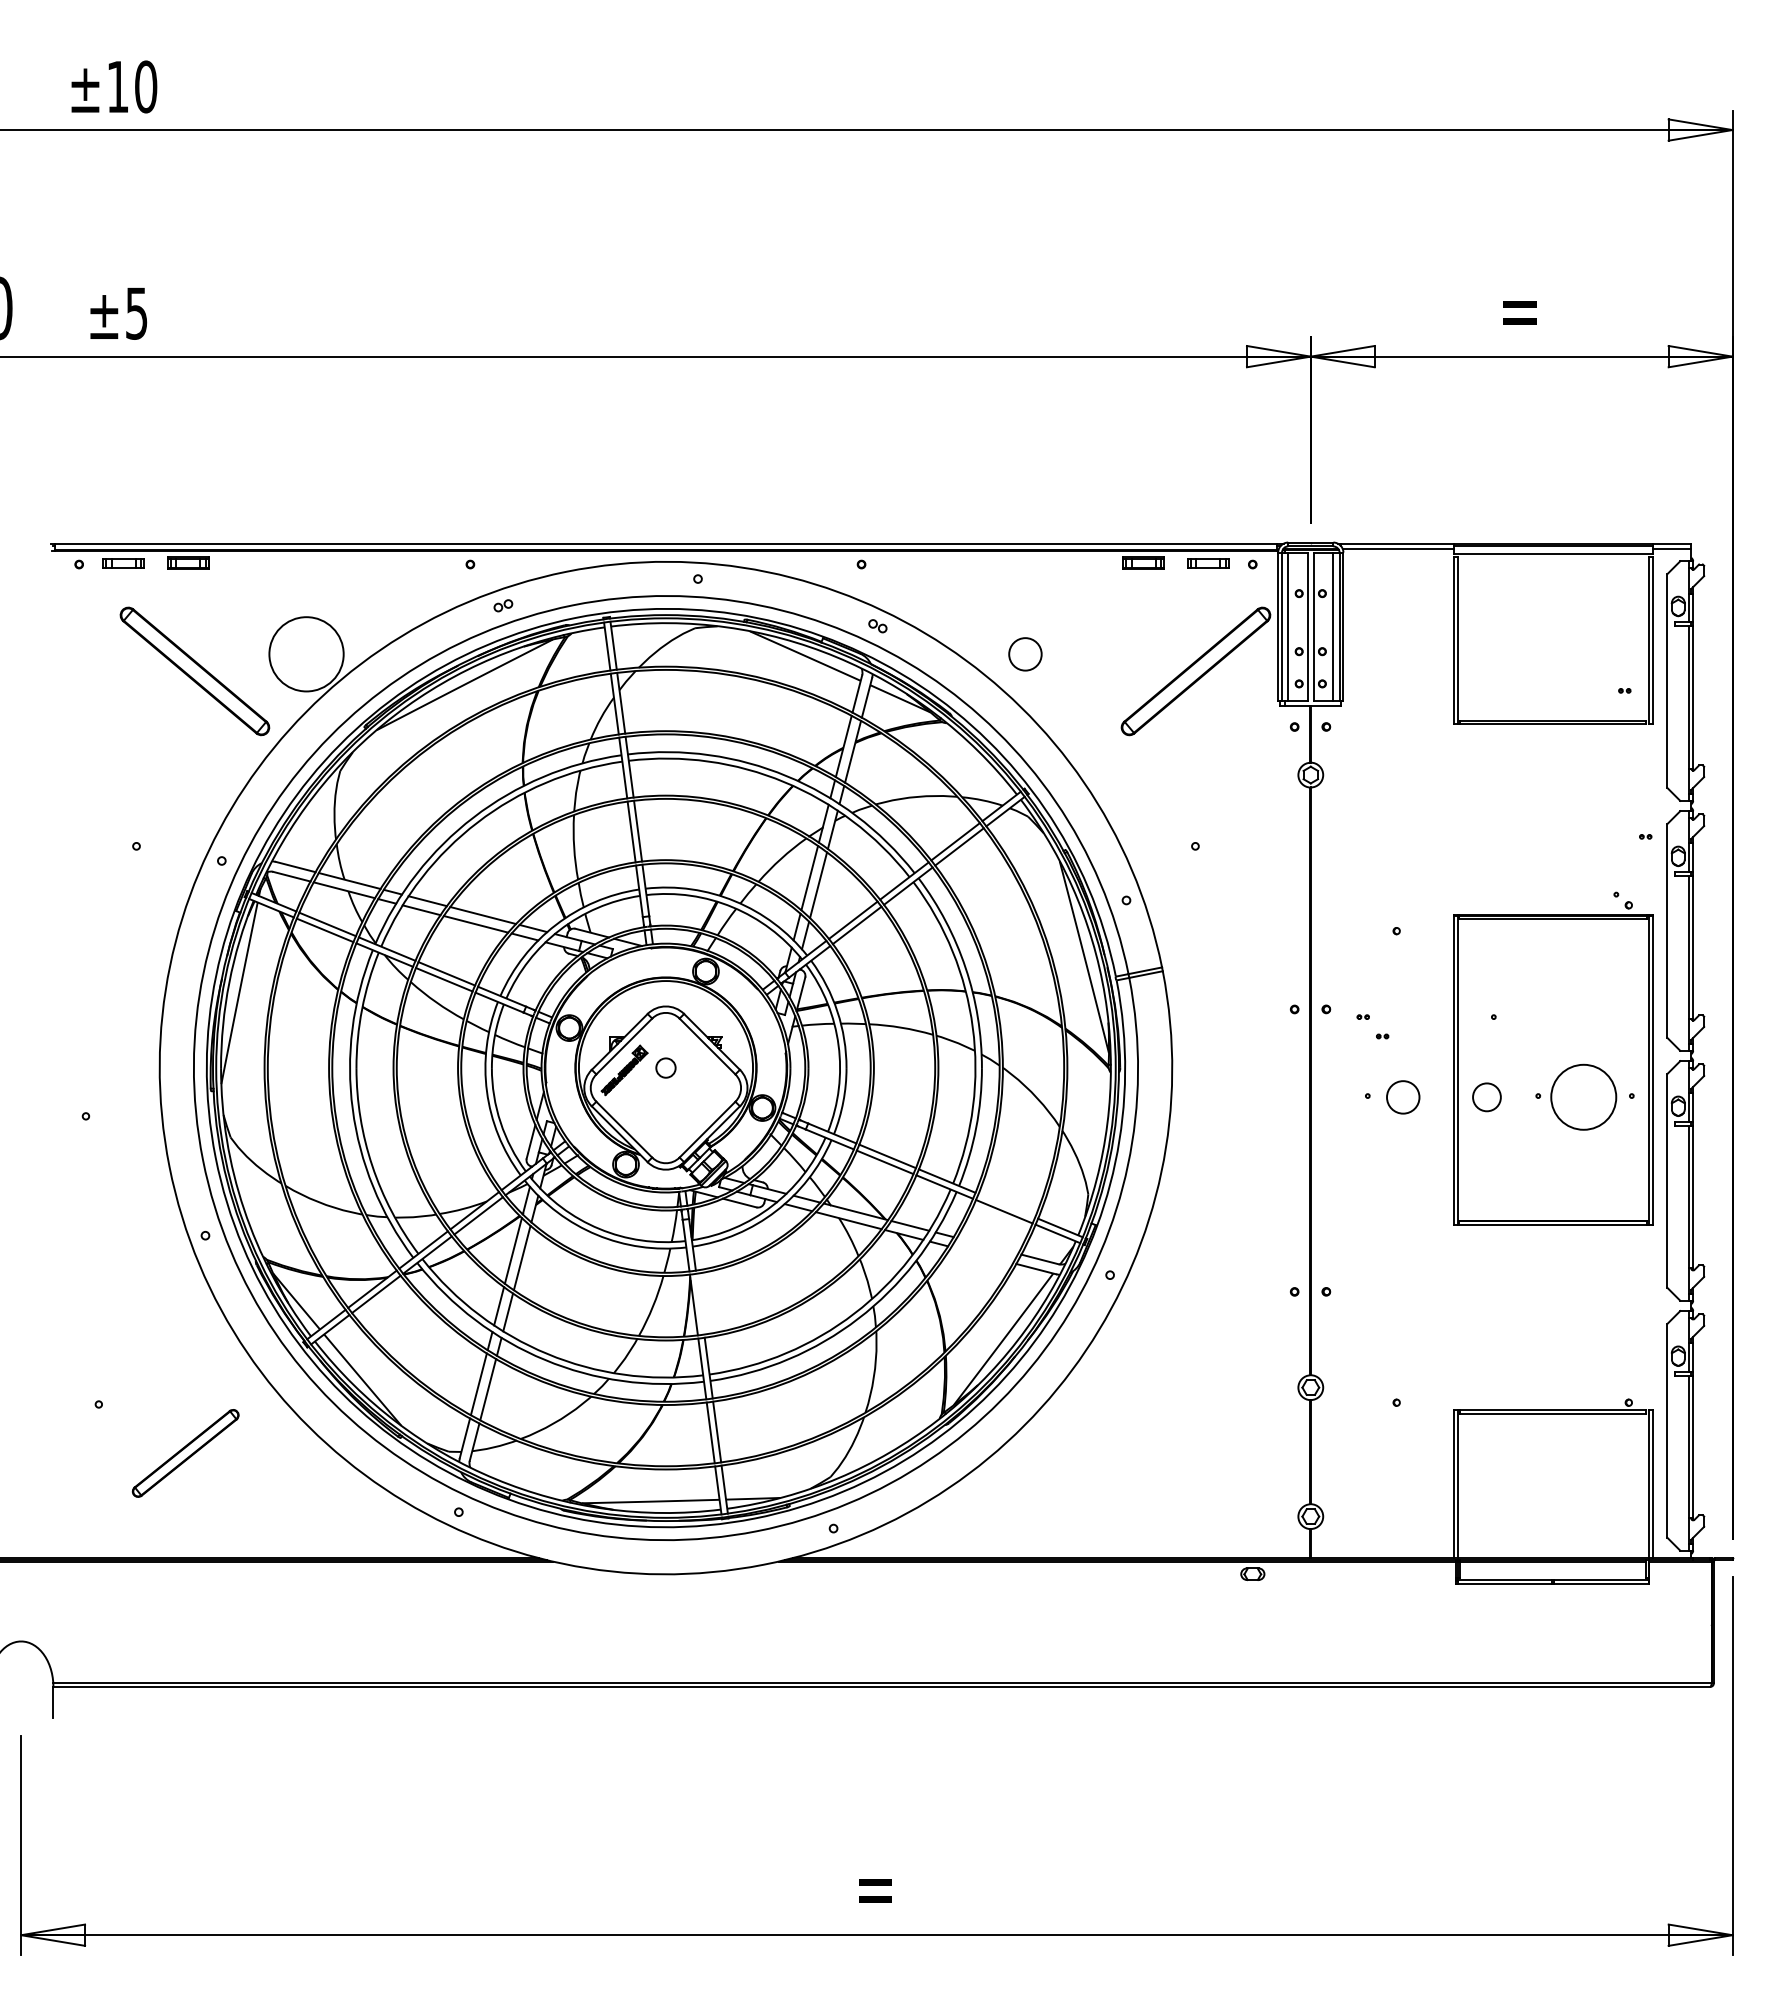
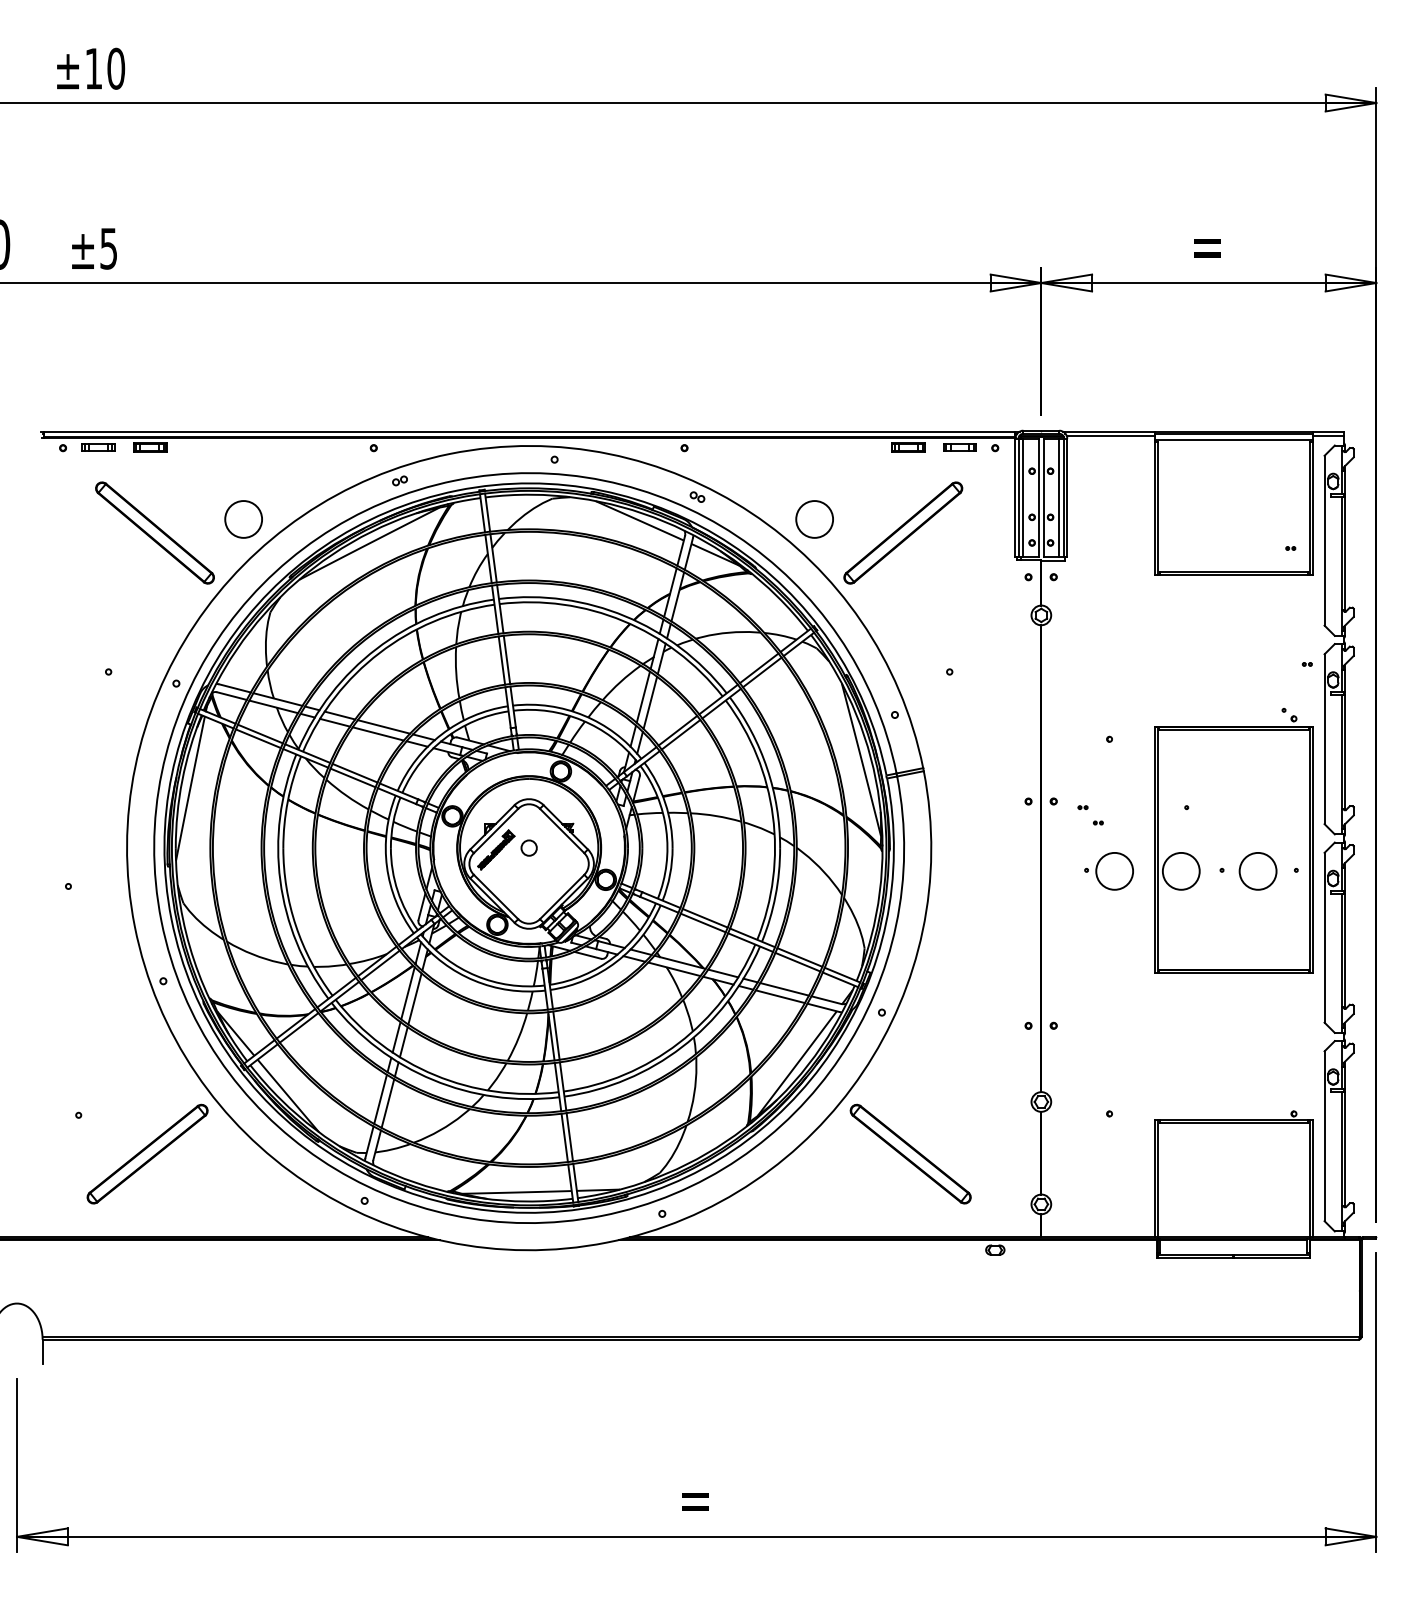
circle: (306, 654) -> (243, 519), size x0.62
circle: (1025, 654) -> (814, 519), size x1.43
part: (1195, 671) -> (902, 533), moved
circle: (1403, 1097) -> (1114, 871), size x1.43
circle: (1486, 1097) -> (1180, 871), size x1.67
circle: (1583, 1097) -> (1257, 871), size x0.71
line: (1006, 1205) -> (799, 957), added
line: (987, 1245) -> (784, 989), added
line: (982, 1255) -> (780, 996), added
line: (700, 1303) -> (556, 1035), added
part: (185, 1453) -> (147, 1154), size x1.43
part: (1145, 1453) -> (910, 1154), added

